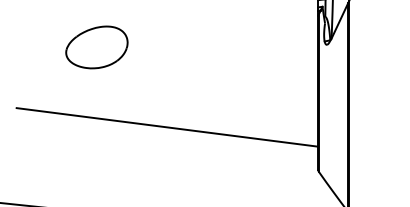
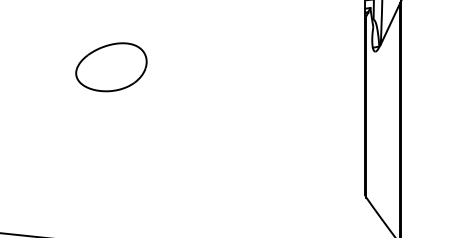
part: (96, 47) -> (110, 67), moved
line: (167, 127) -> (192, 146), removed

